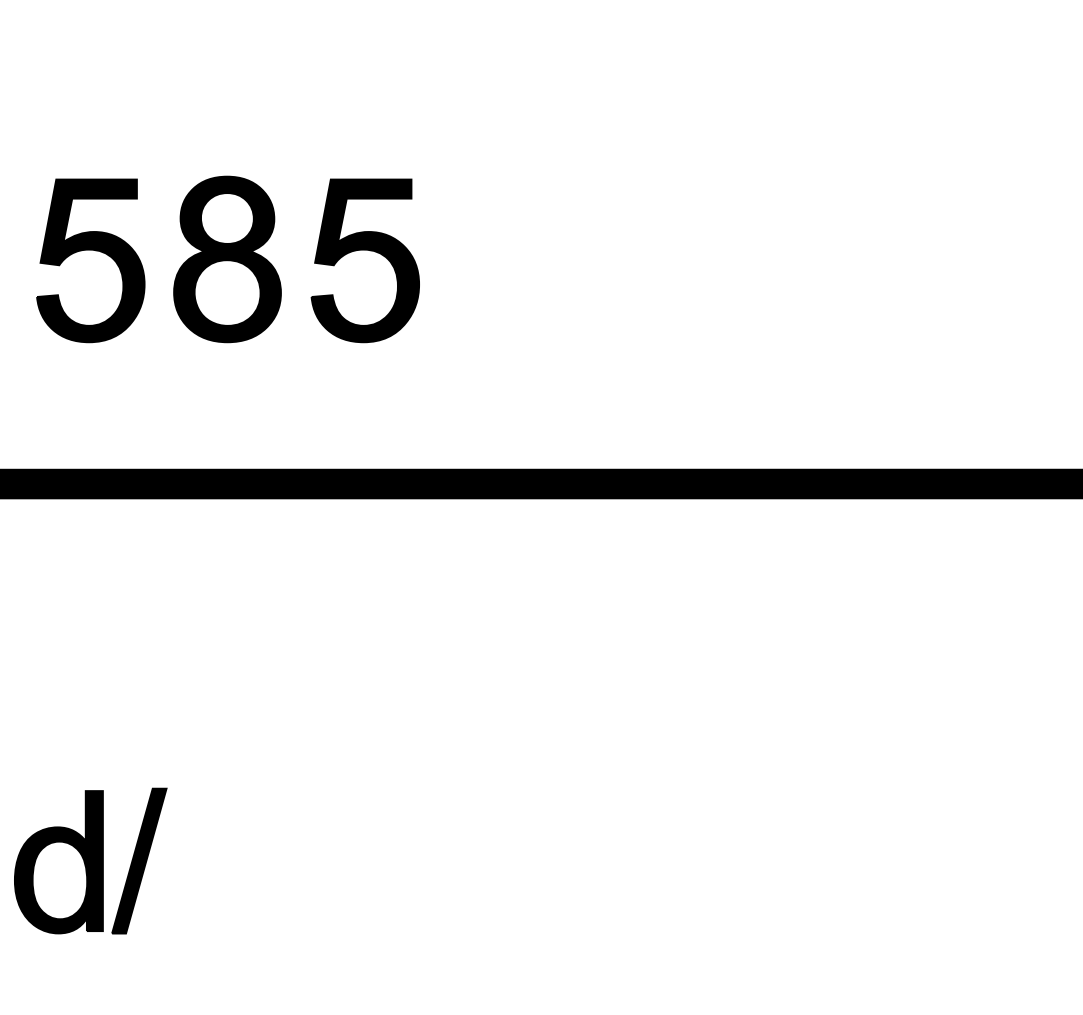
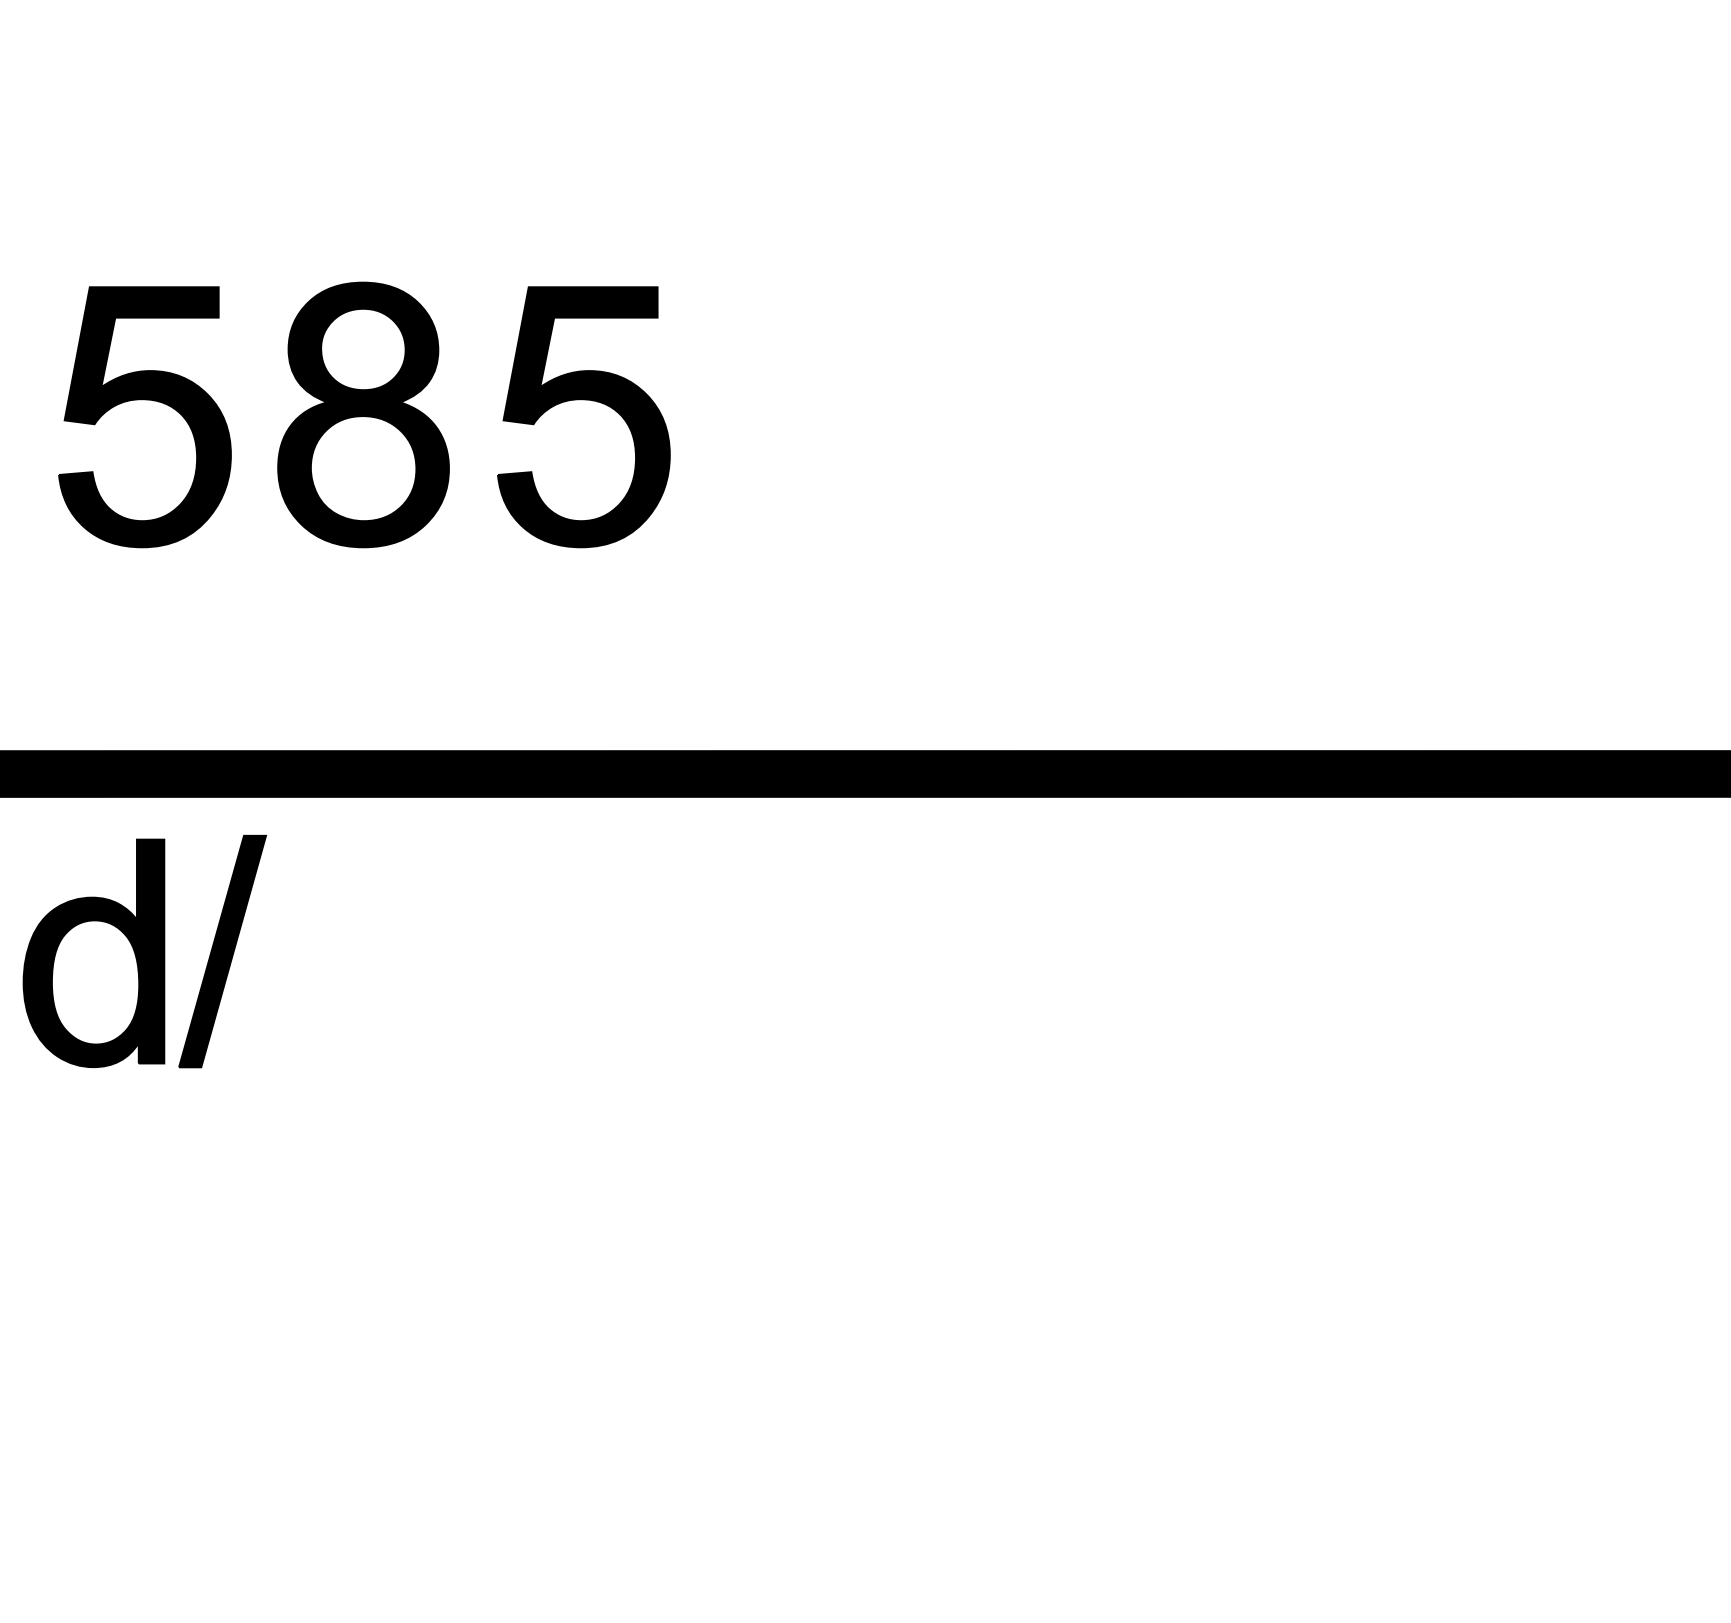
part: (90, 860) -> (144, 950), moved

